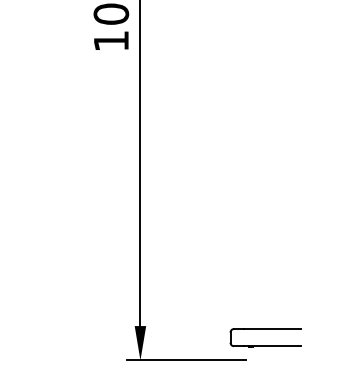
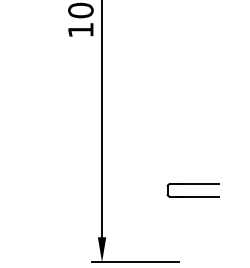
part: (265, 329) -> (192, 184), moved

